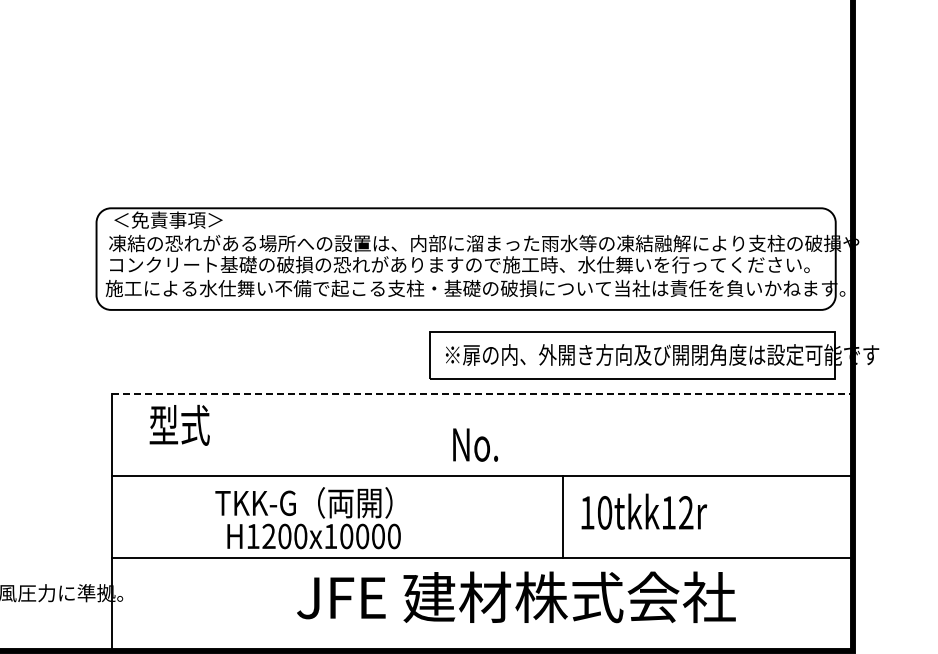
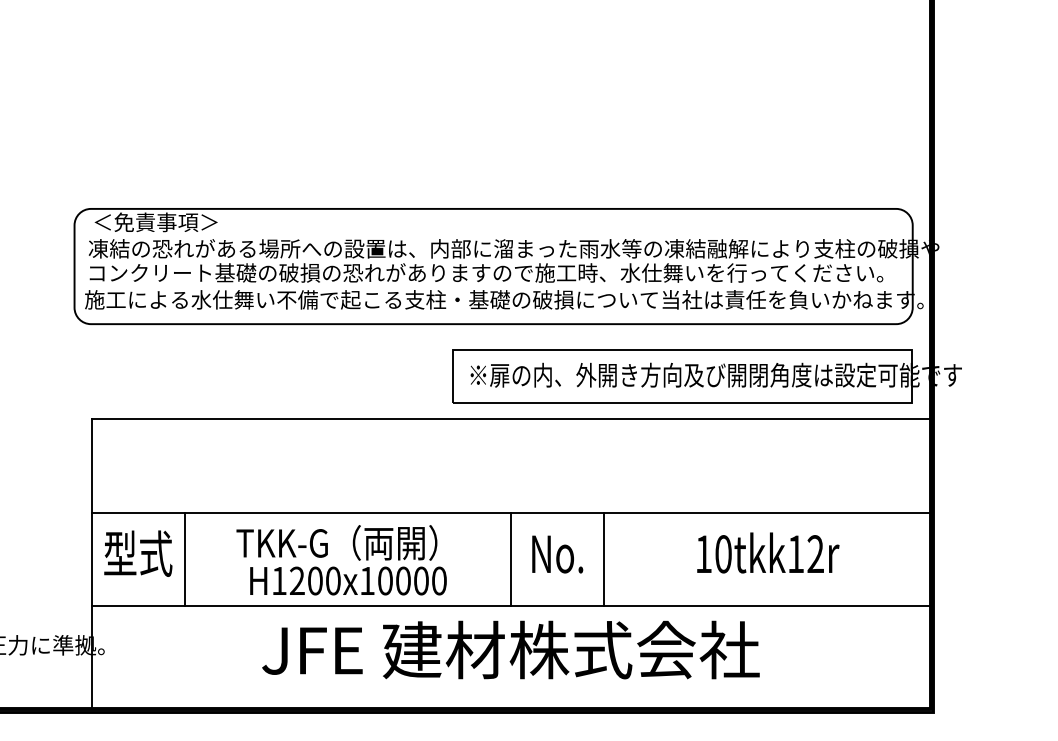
line: (481, 393) -> (511, 418), dashed -> solid
text: (179, 424) -> (137, 552), moved
text: (475, 444) -> (557, 553), moved
text: (644, 511) -> (768, 552), moved
line: (193, 517) -> (184, 559), added
line: (481, 517) -> (511, 559), added
text: (307, 518) -> (340, 560), moved
text: (516, 597) -> (511, 650), moved

